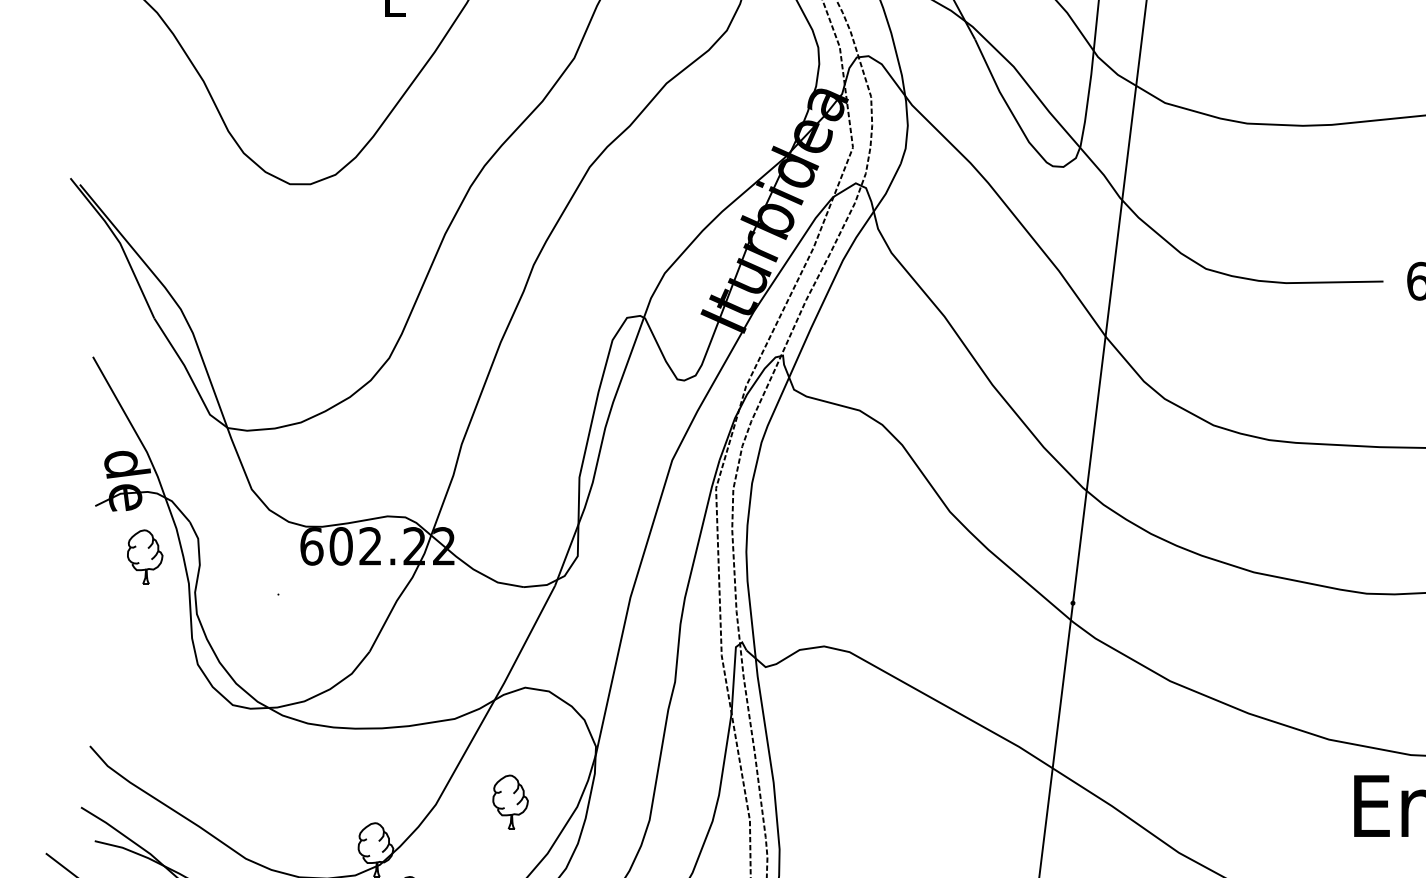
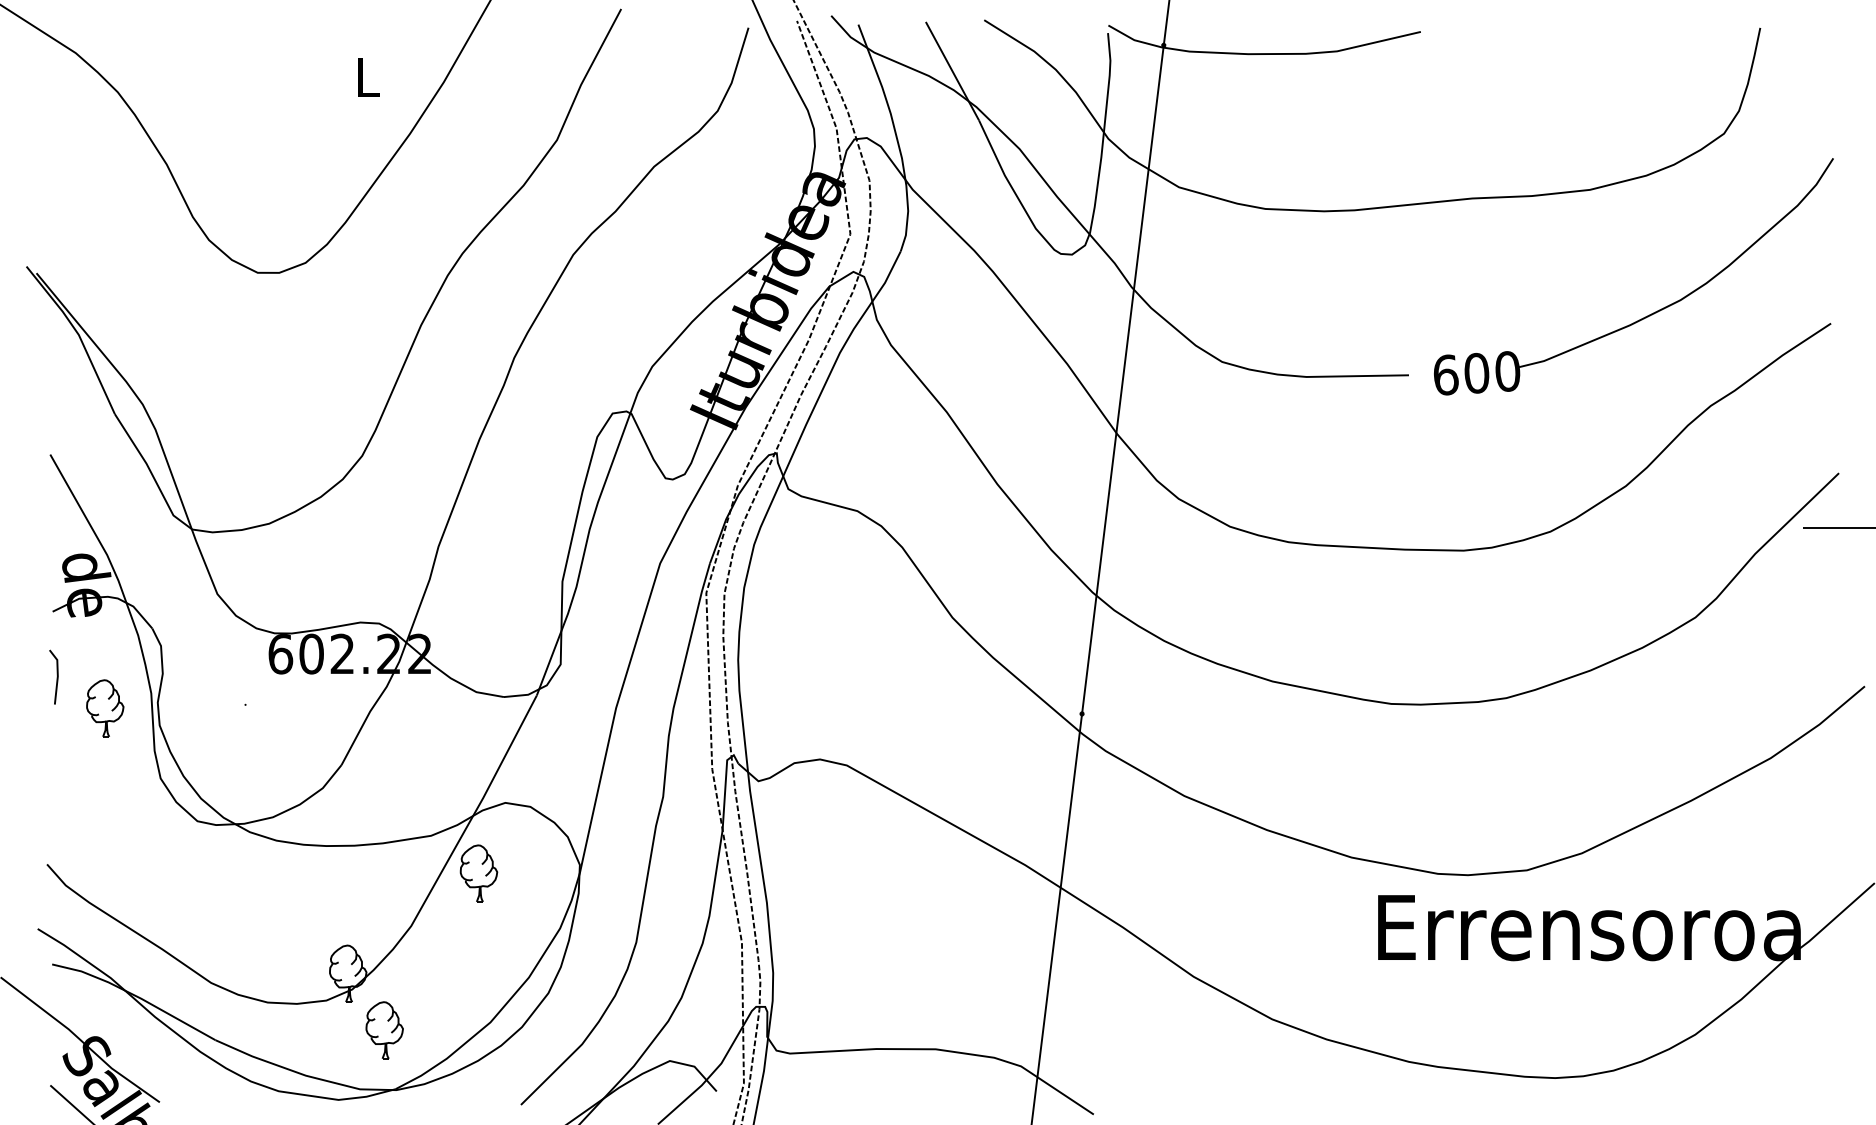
part: (145, 557) -> (105, 708), moved
line: (98, 567) -> (56, 676), added
part: (510, 802) -> (478, 873), moved

